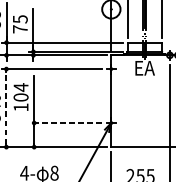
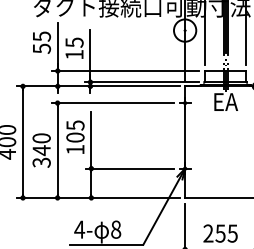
text: (20, 29) -> (74, 54), 75 -> 15
text: (21, 87) -> (75, 125), 104 -> 105
line: (6, 108) -> (57, 150), dashed -> solid
line: (65, 122) -> (129, 168), dashed -> solid

